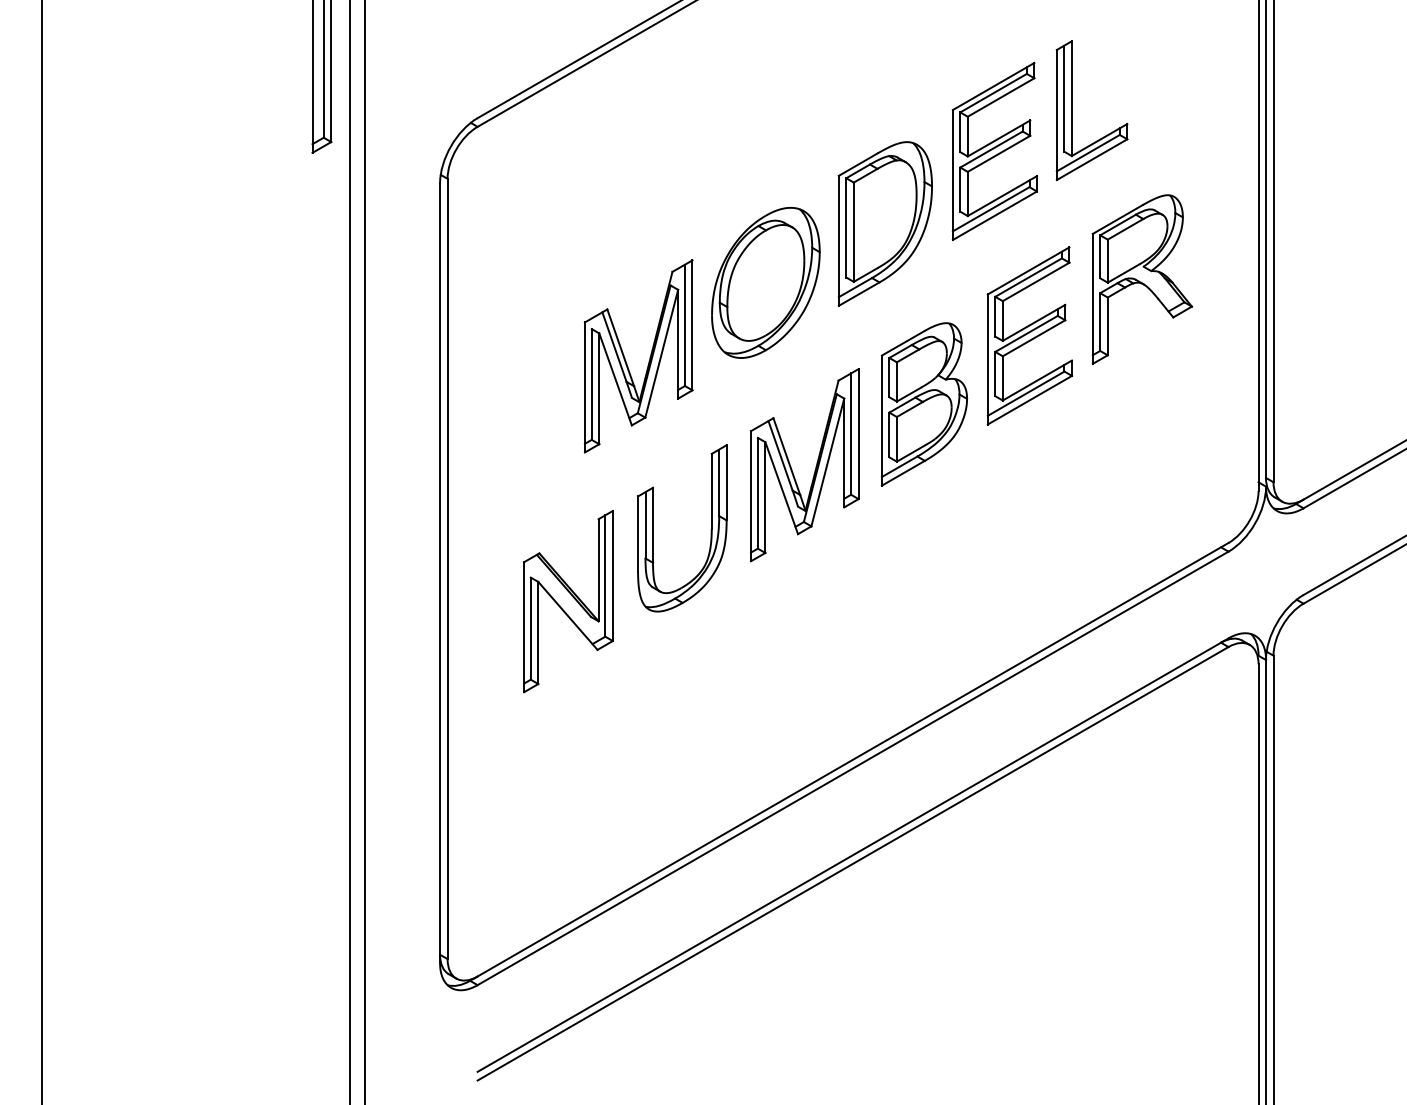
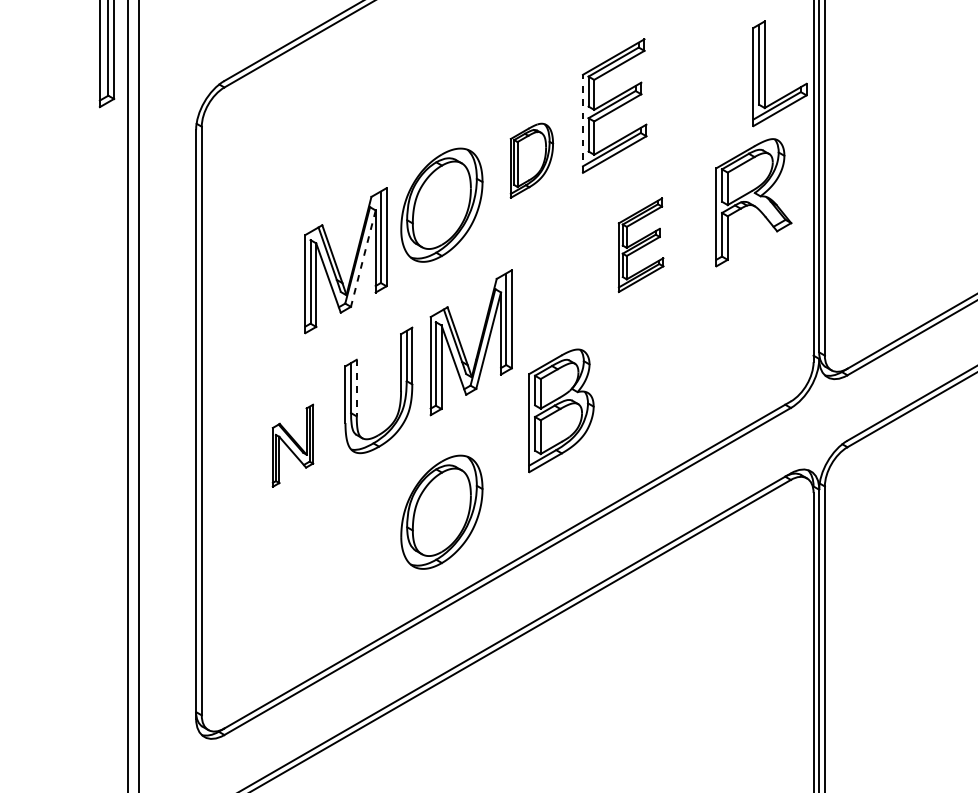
part: (1072, 110) -> (765, 73), moved
line: (952, 175) -> (582, 124), solid -> dashed
part: (884, 223) -> (531, 160), size x0.6
part: (1142, 279) -> (753, 202), moved
part: (1029, 335) -> (640, 244), size x0.7
line: (661, 353) -> (363, 258), solid -> dashed
part: (924, 404) -> (561, 410), moved
line: (653, 525) -> (357, 388), solid -> dashed
part: (568, 601) -> (292, 445), size x0.6
part: (765, 689) -> (441, 511), added

